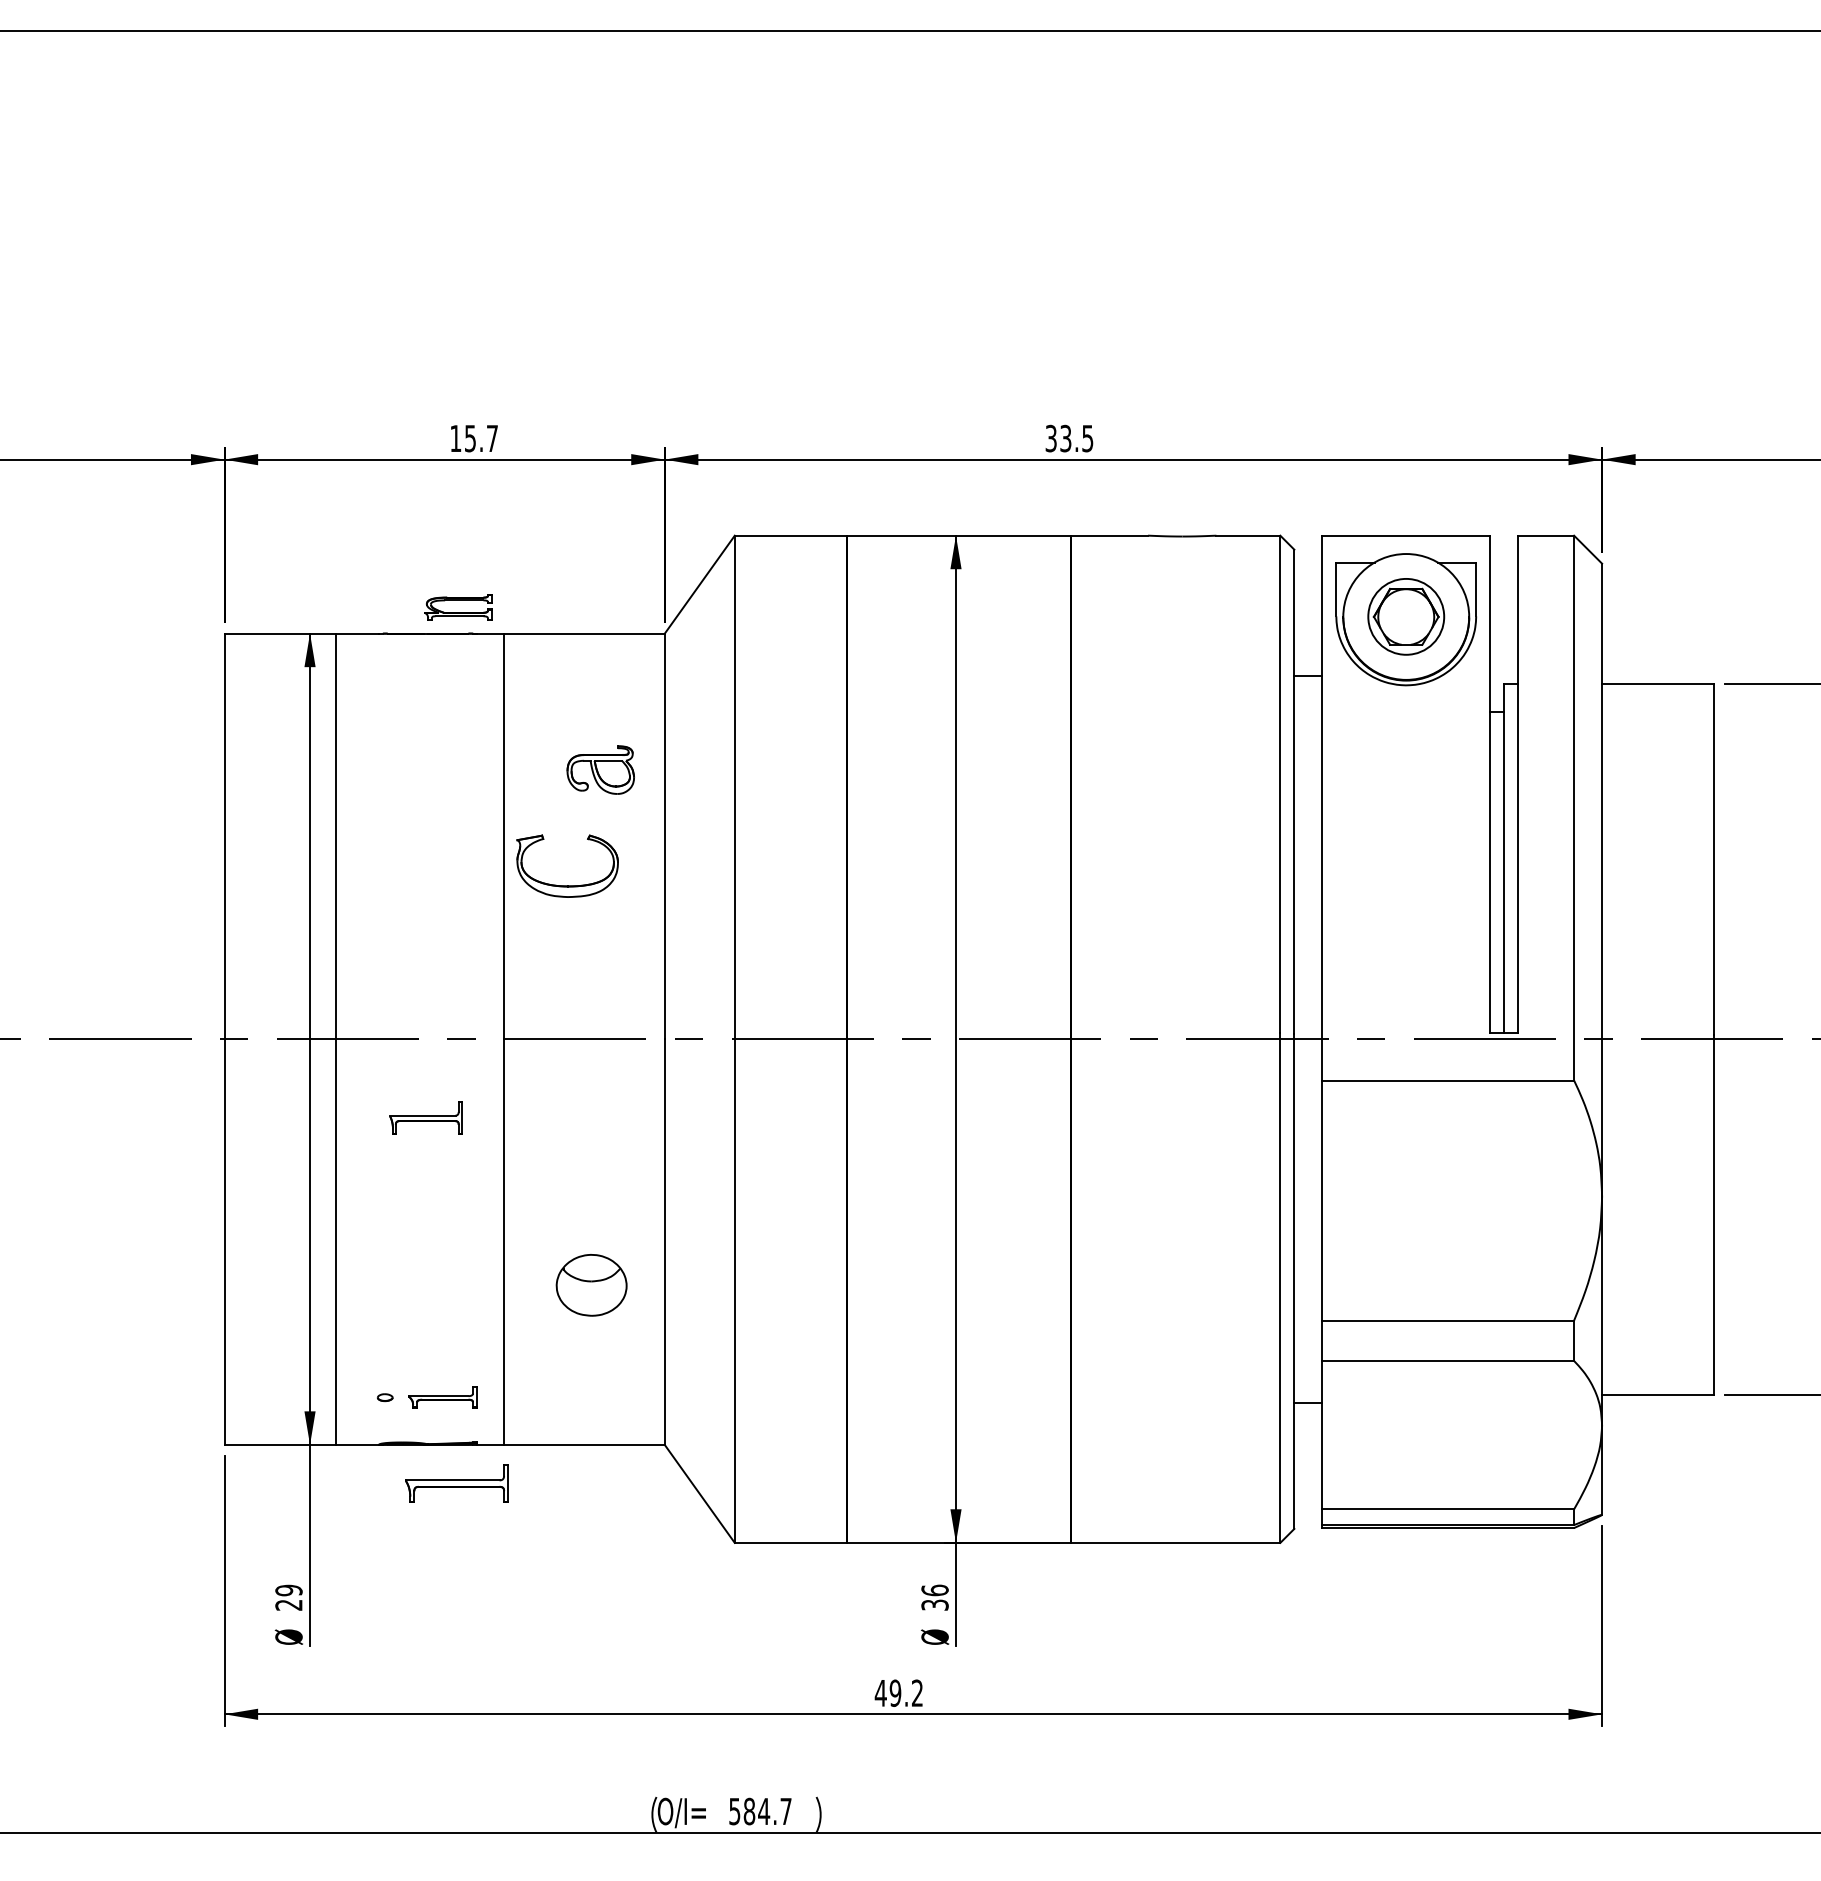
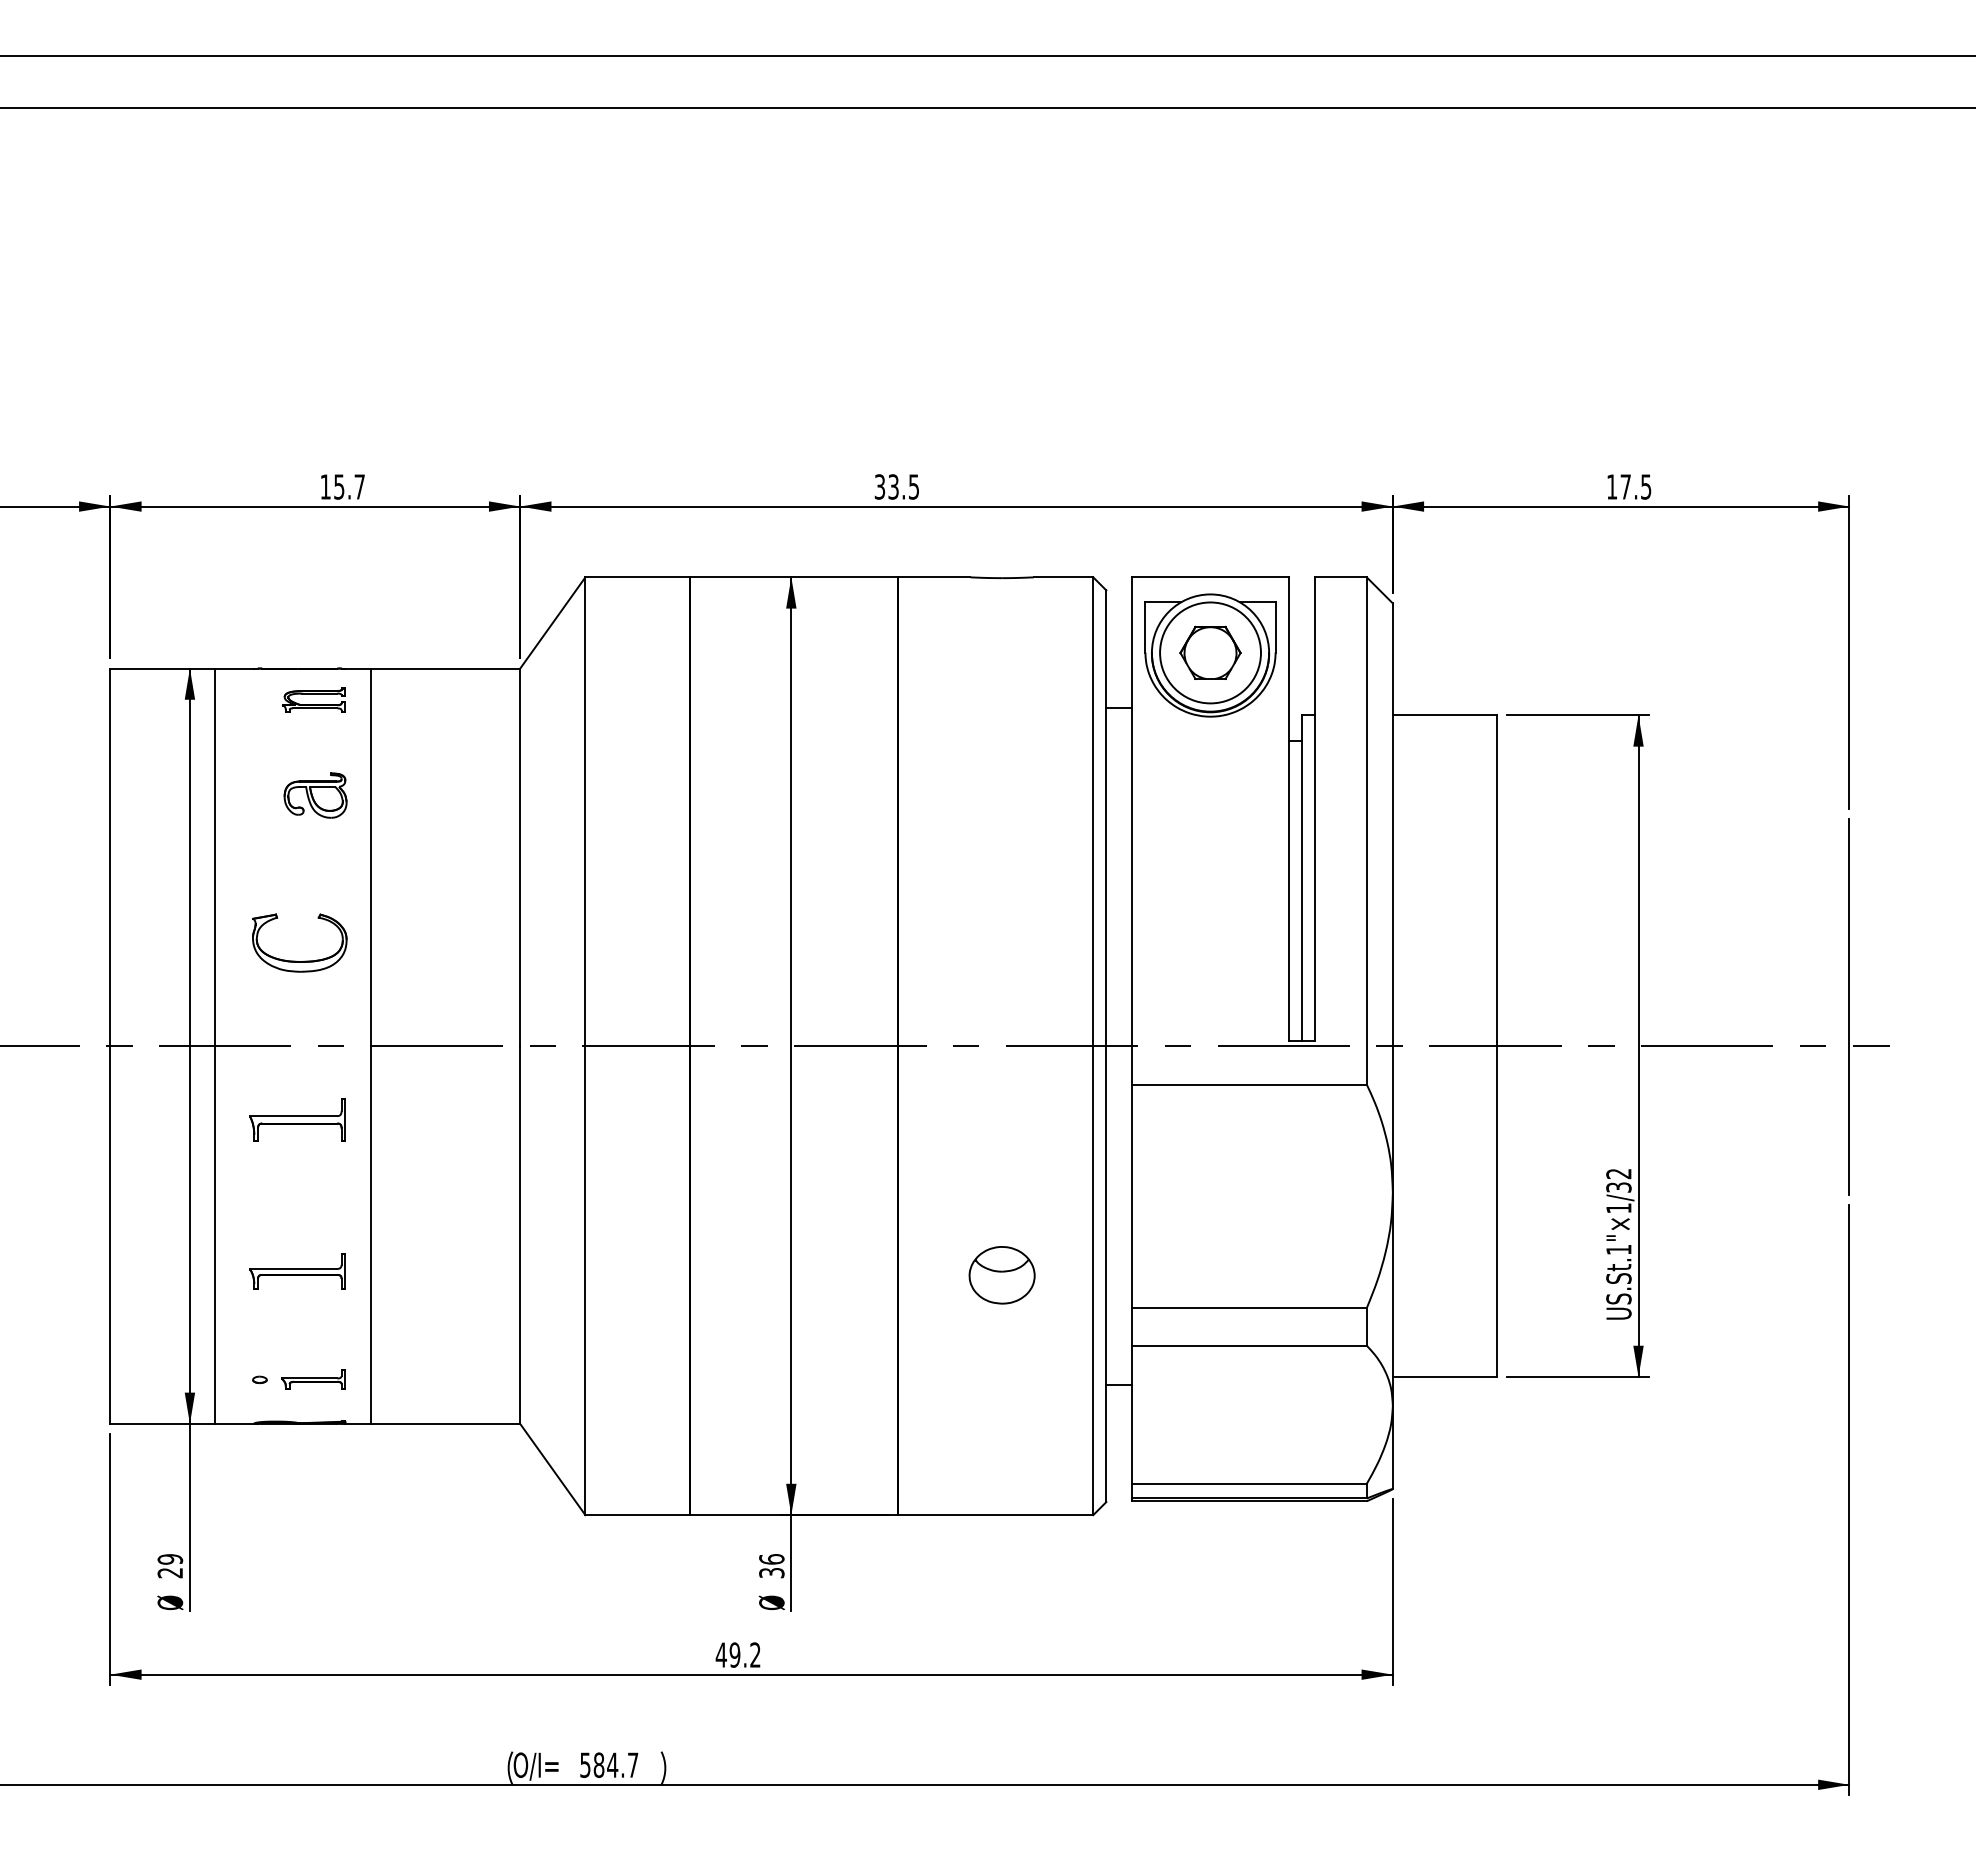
part: (457, 606) -> (313, 699), moved
circle: (1406, 616) -> (1210, 652), size x1.43
part: (600, 769) -> (315, 795), moved
part: (564, 884) -> (296, 960), moved
part: (425, 1117) -> (297, 1119), size x1.43
part: (590, 1285) -> (1001, 1275), moved
part: (456, 1483) -> (297, 1271), moved

